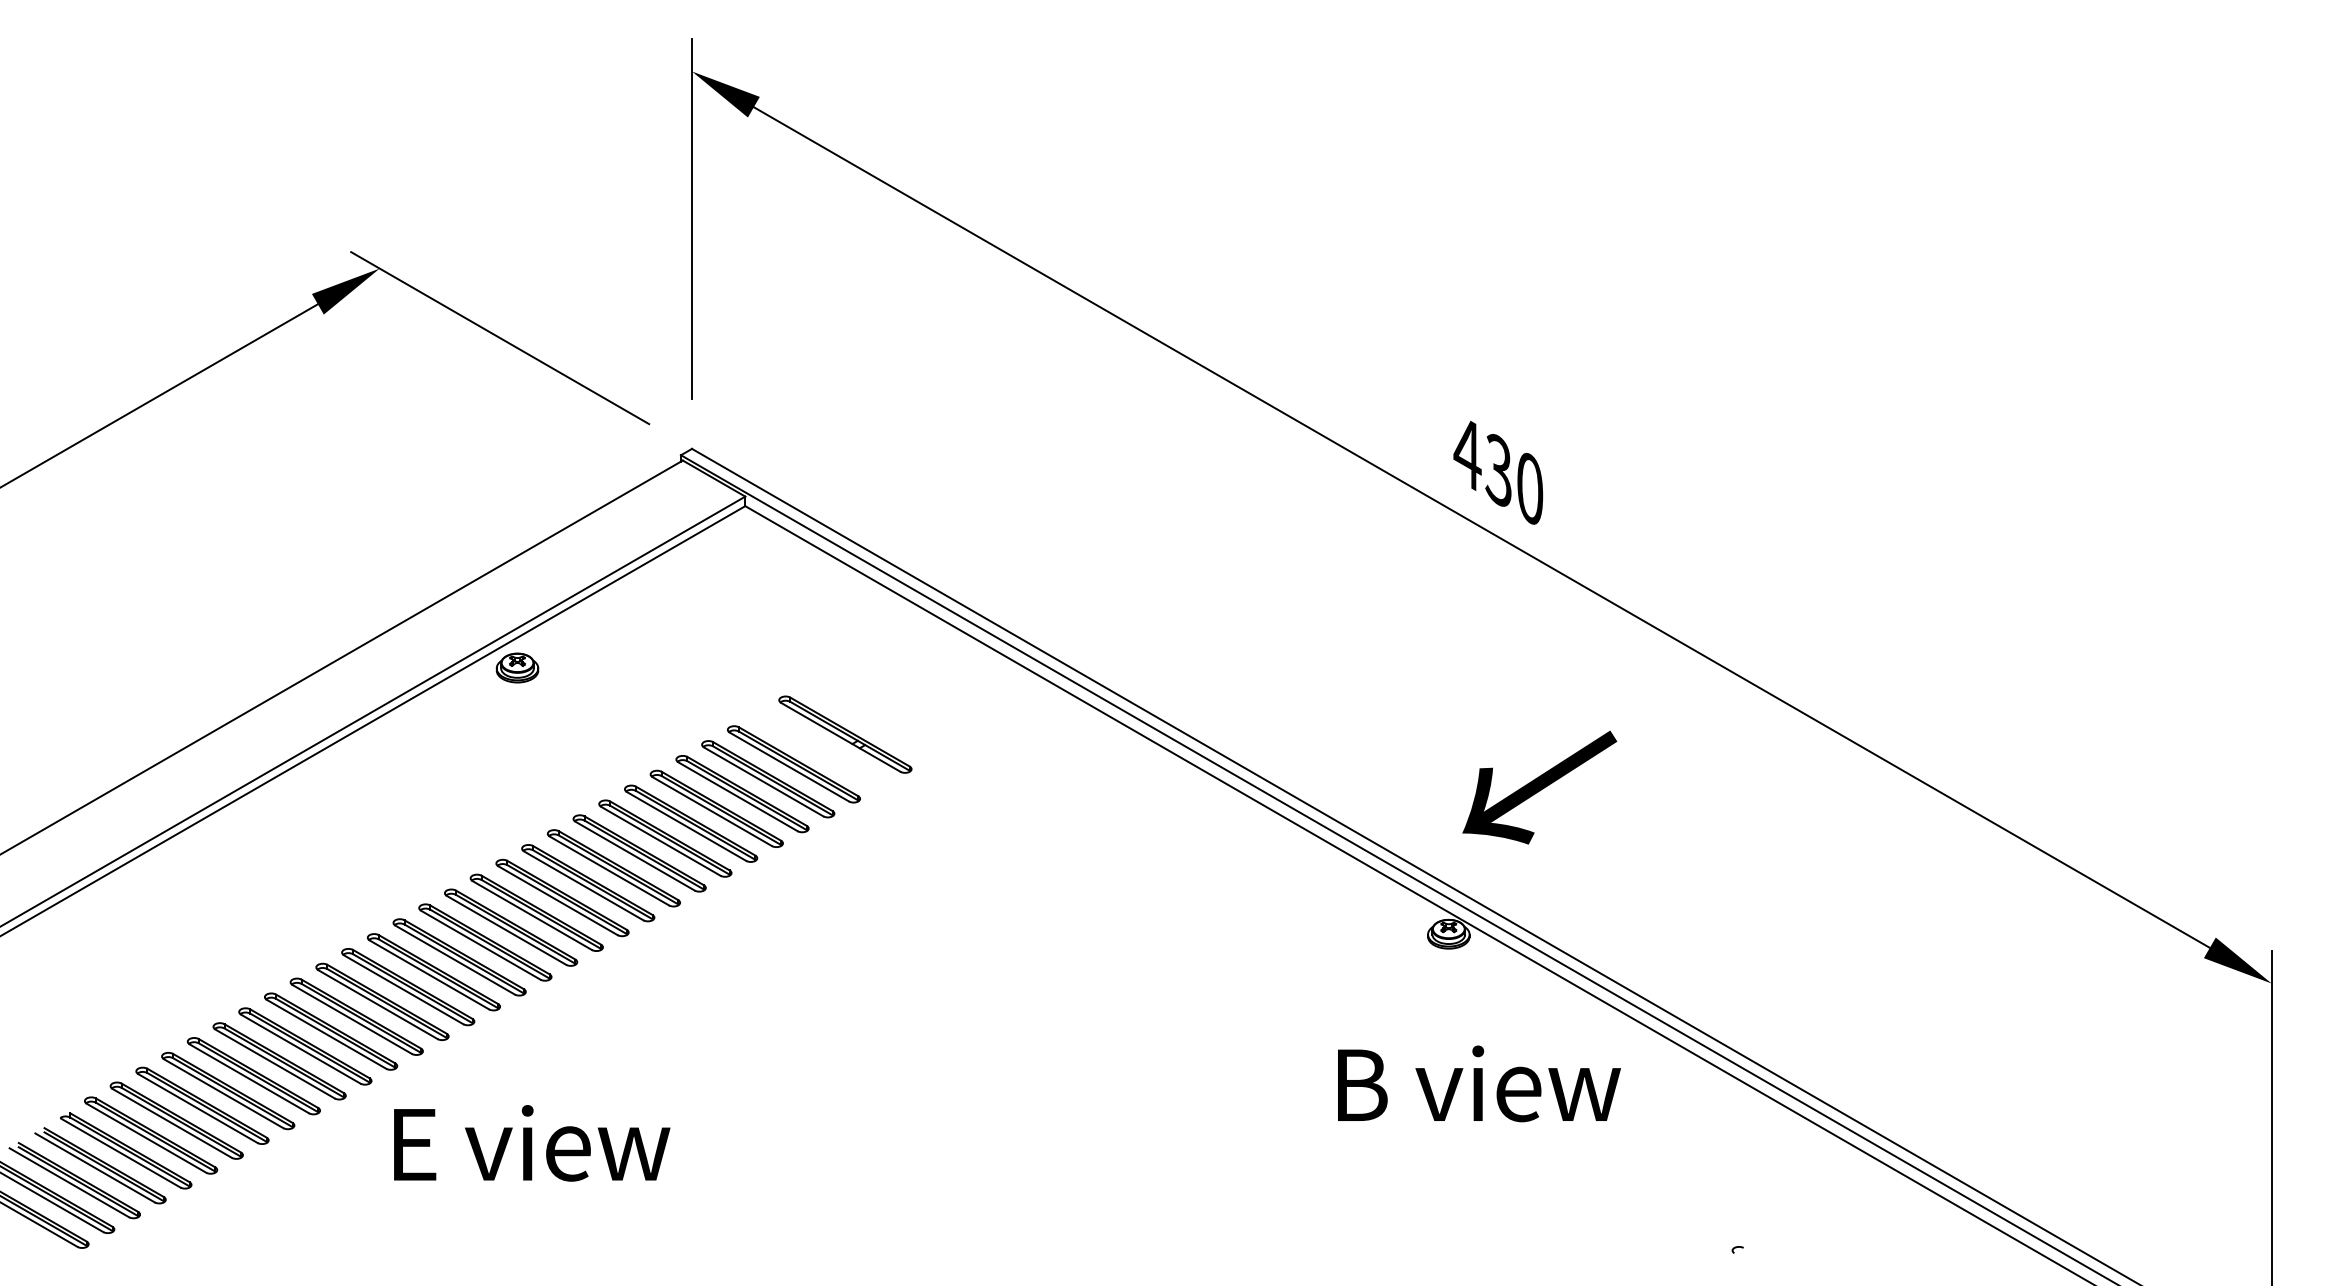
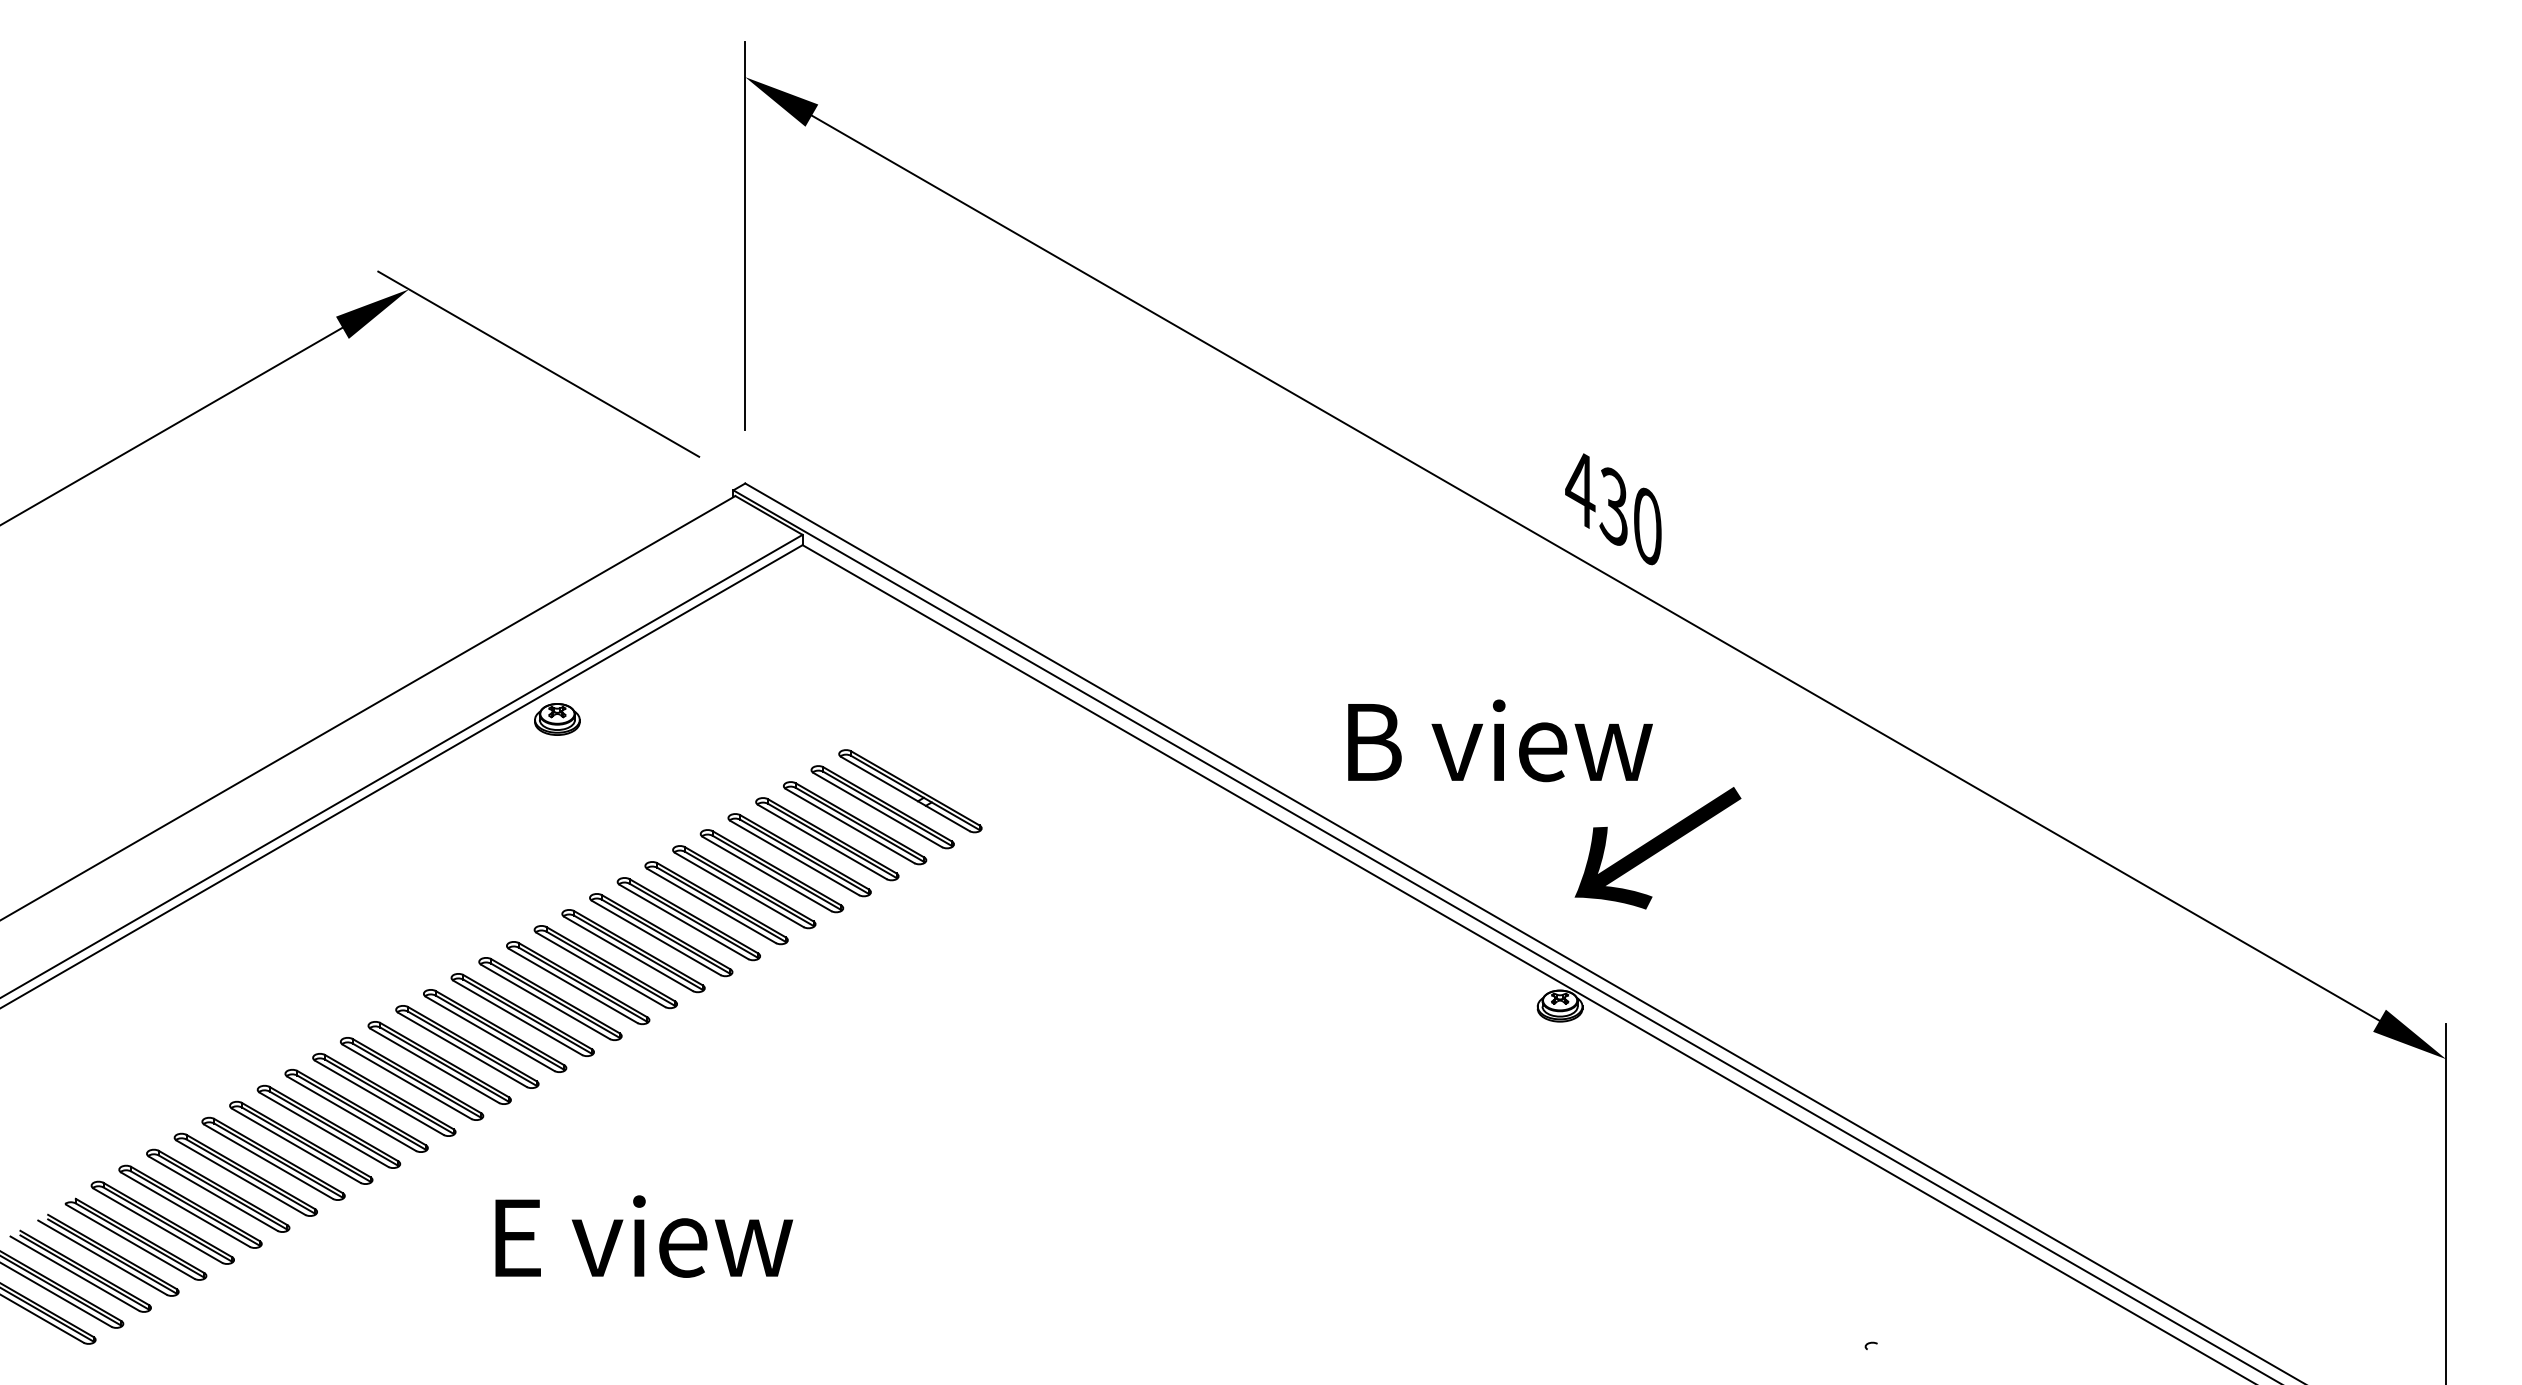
part: (819, 749) -> (882, 807), added
text: (1479, 1083) -> (1500, 740), moved
text: (532, 1143) -> (644, 1236), moved

